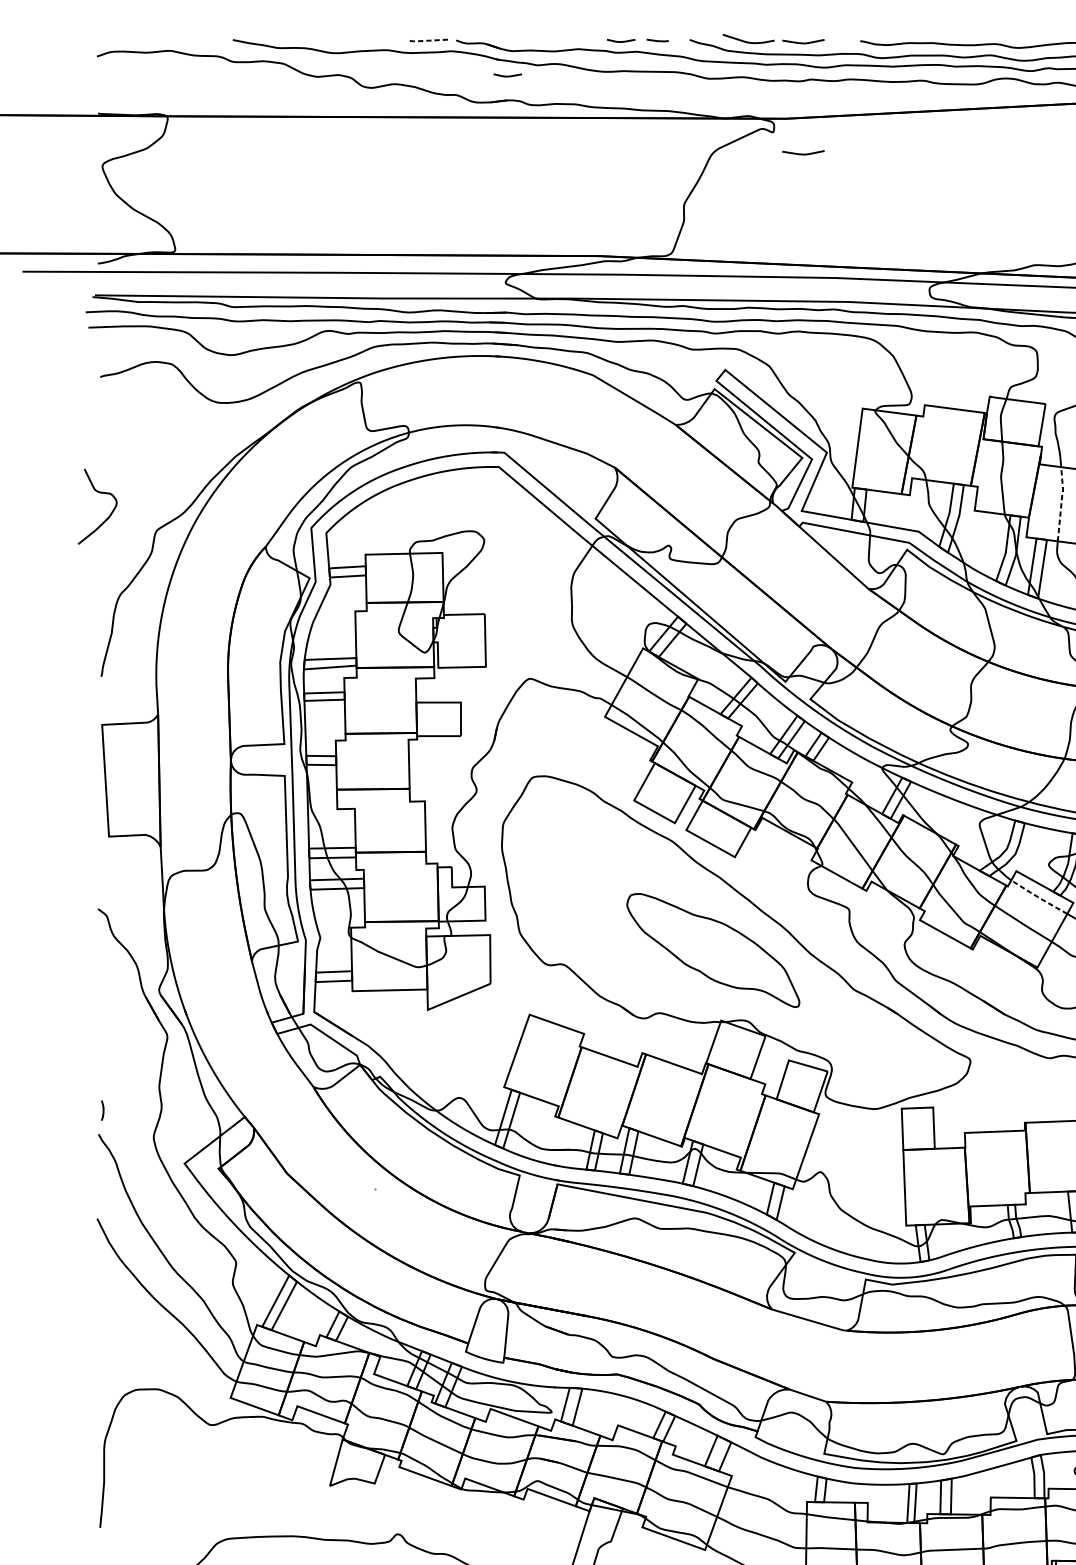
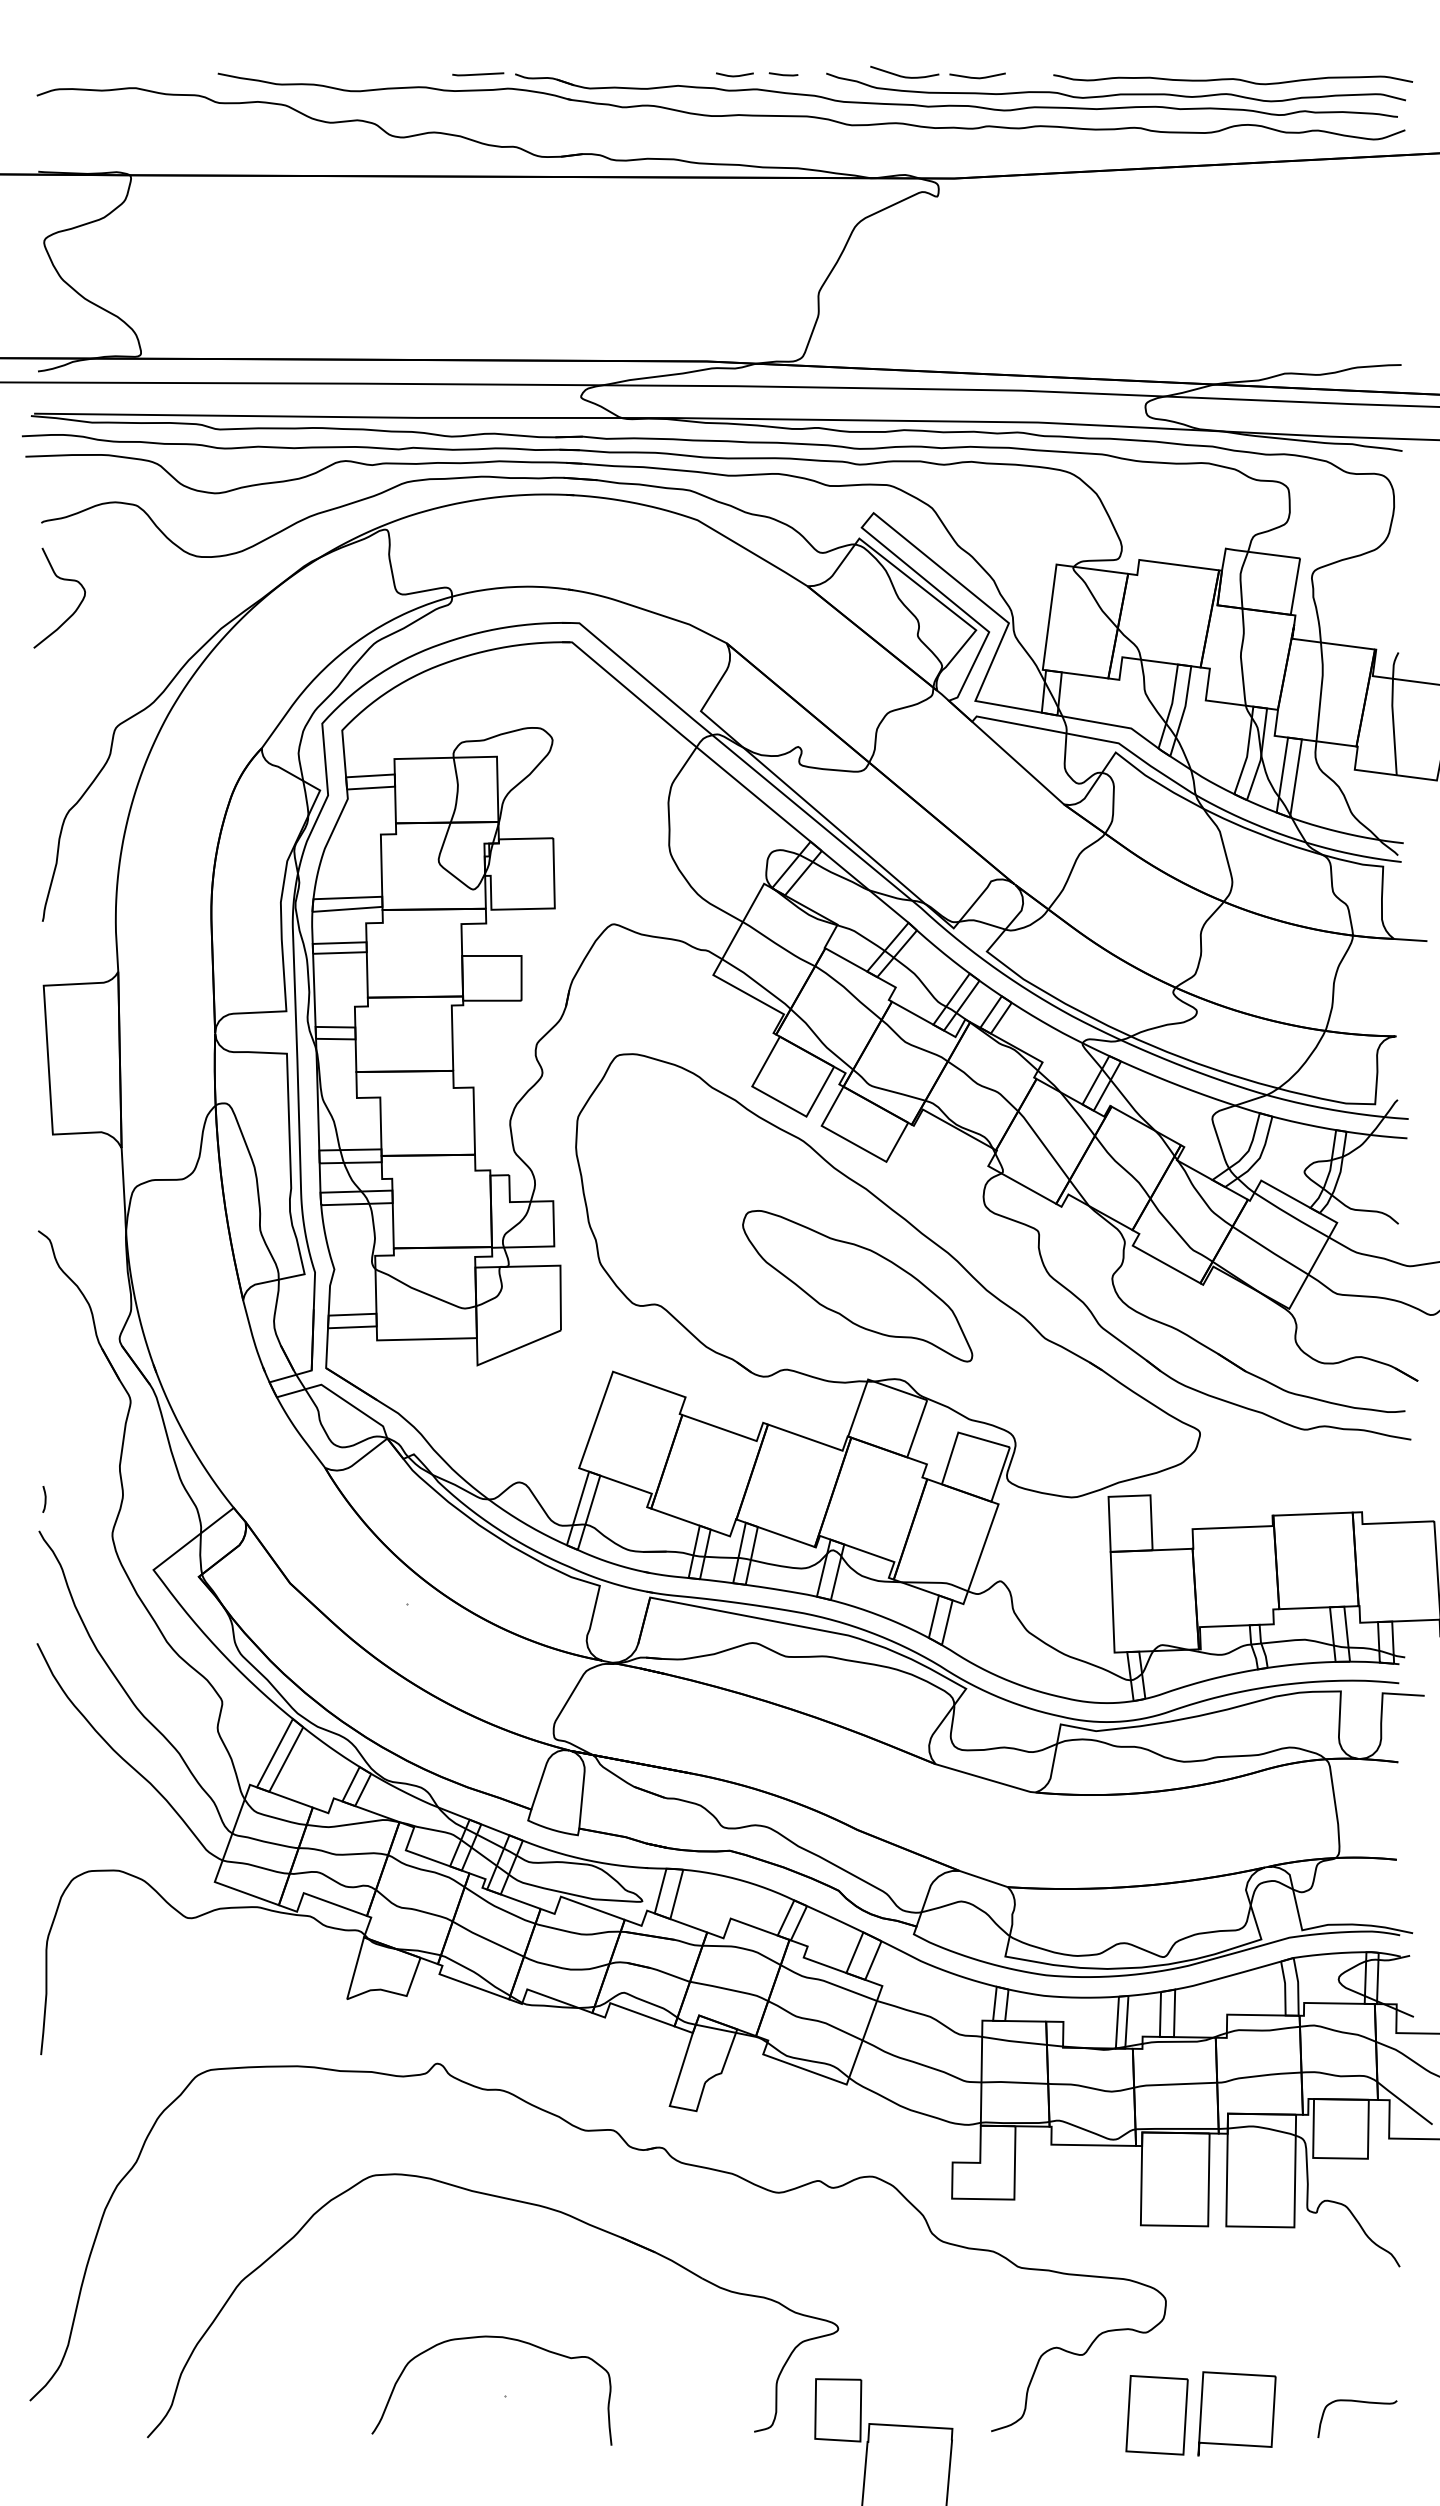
line: (427, 40) -> (476, 74), dashed -> solid
line: (507, 75) -> (583, 121), removed
line: (803, 154) -> (977, 225), removed
curve: (100, 493) -> (63, 580), moved
line: (1061, 503) -> (1321, 690), dashed -> solid
line: (1039, 897) -> (1291, 1215), dashed -> solid

